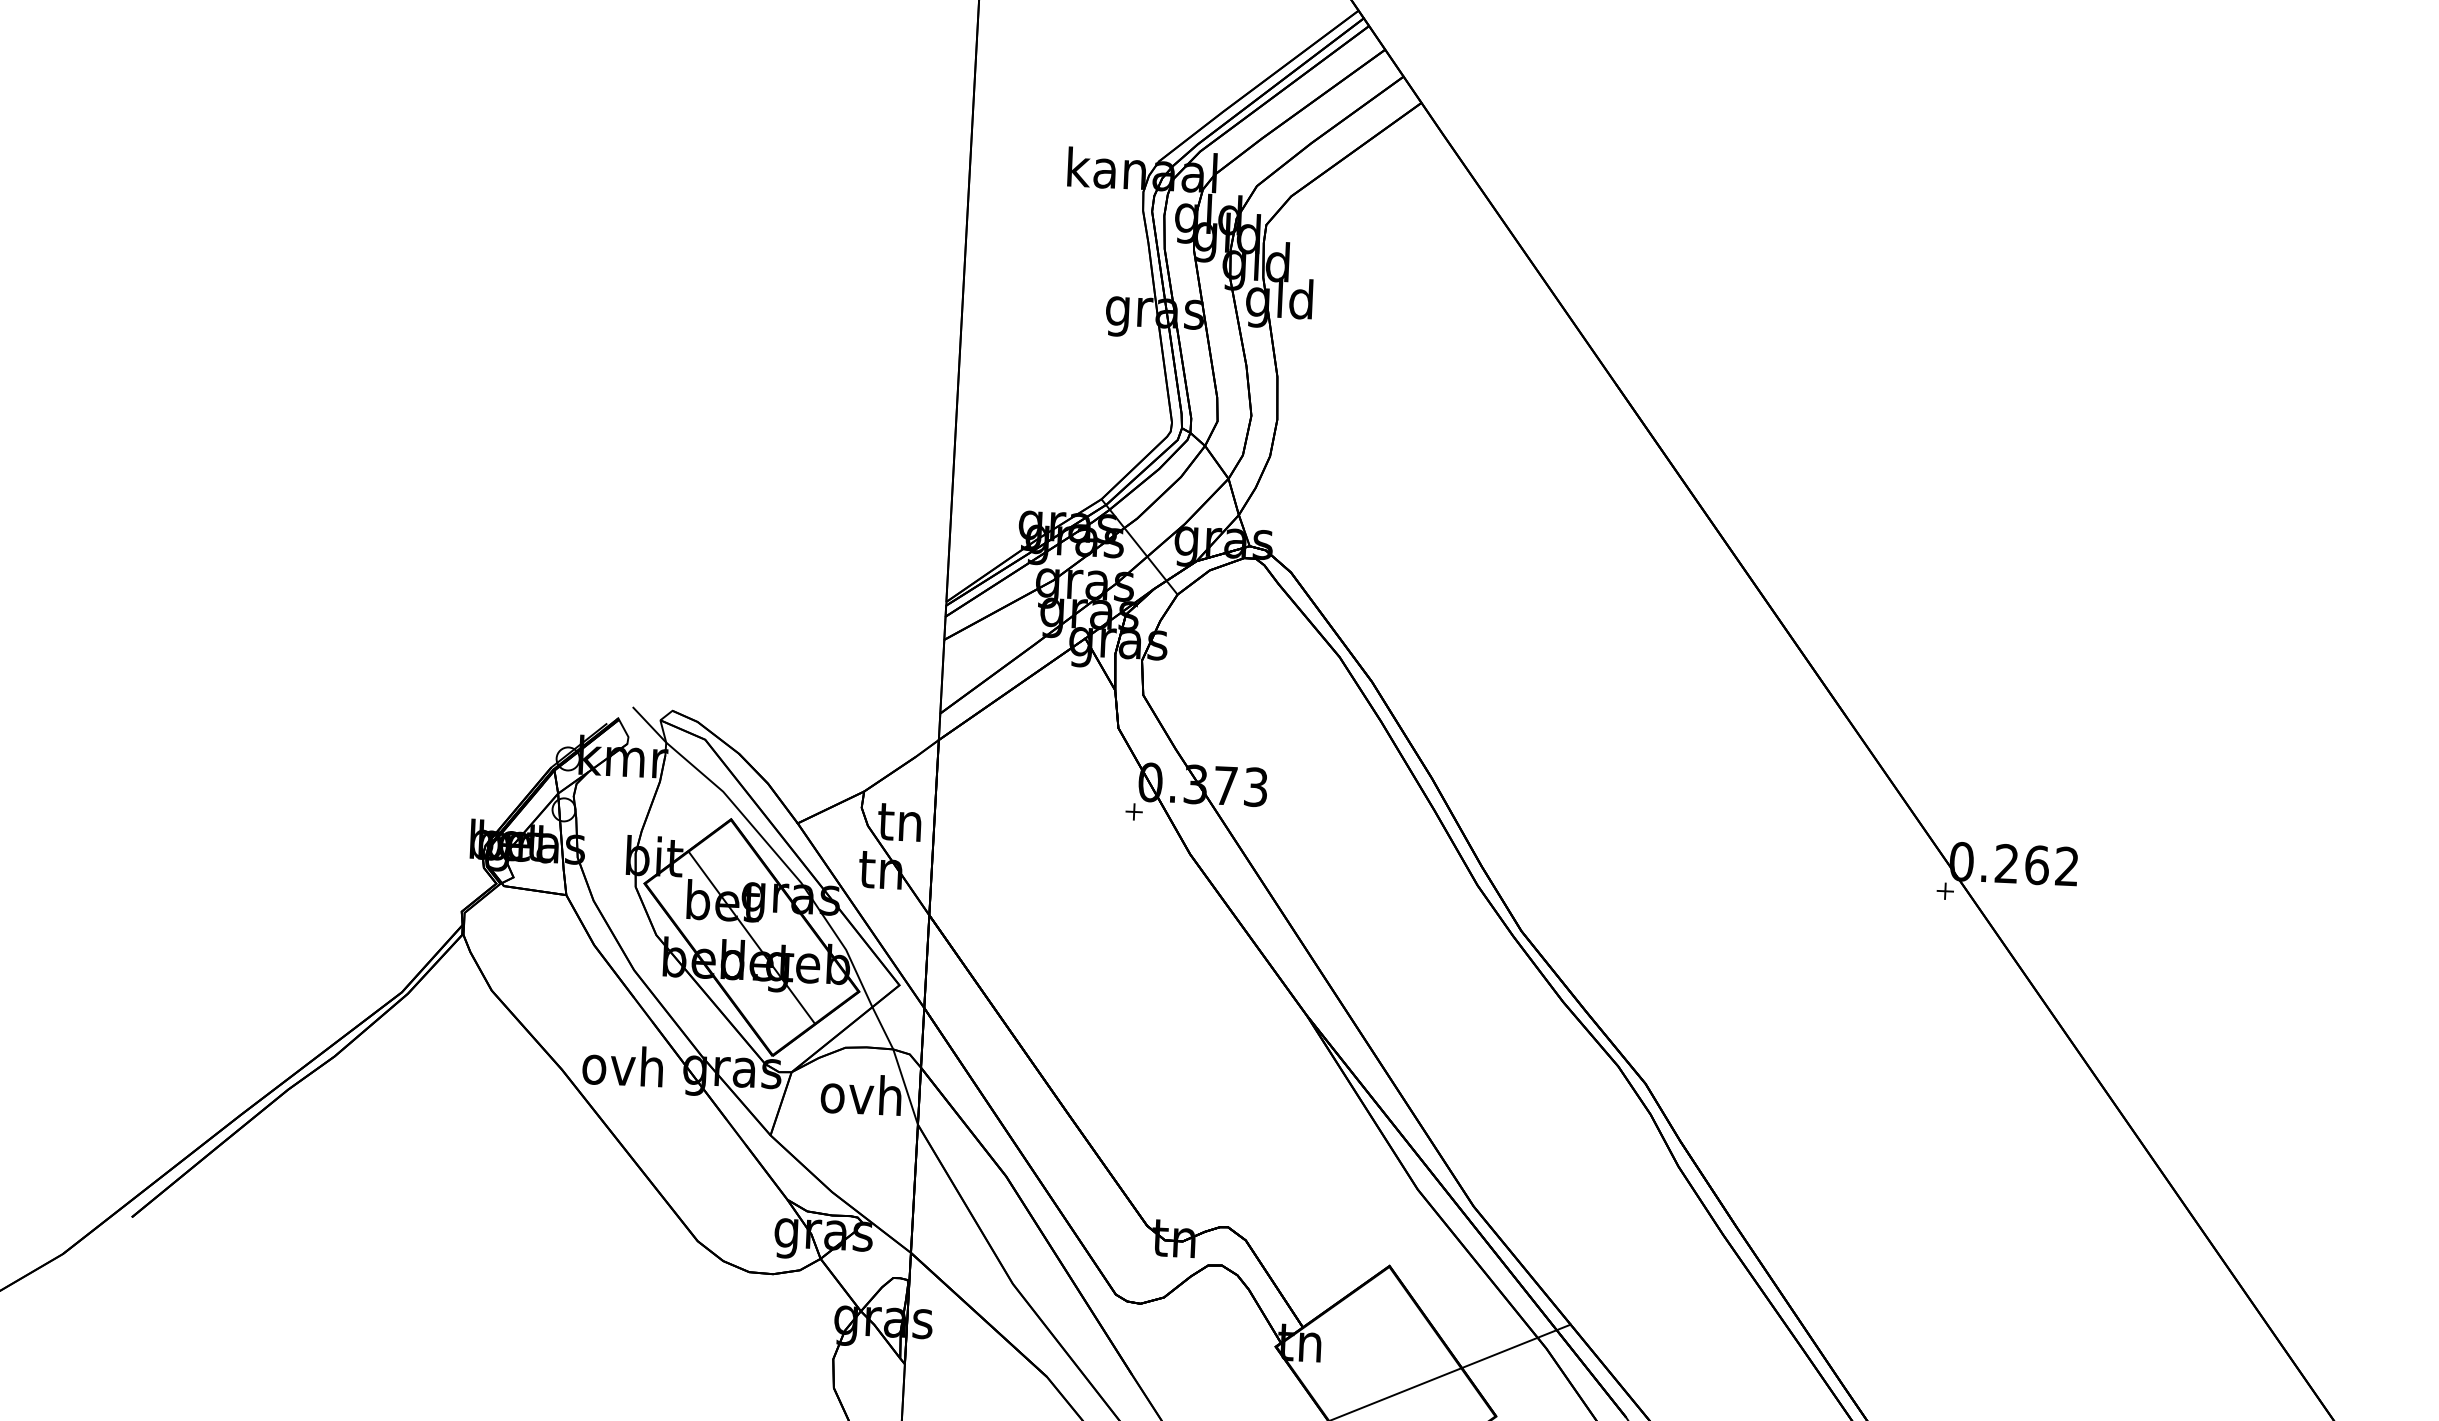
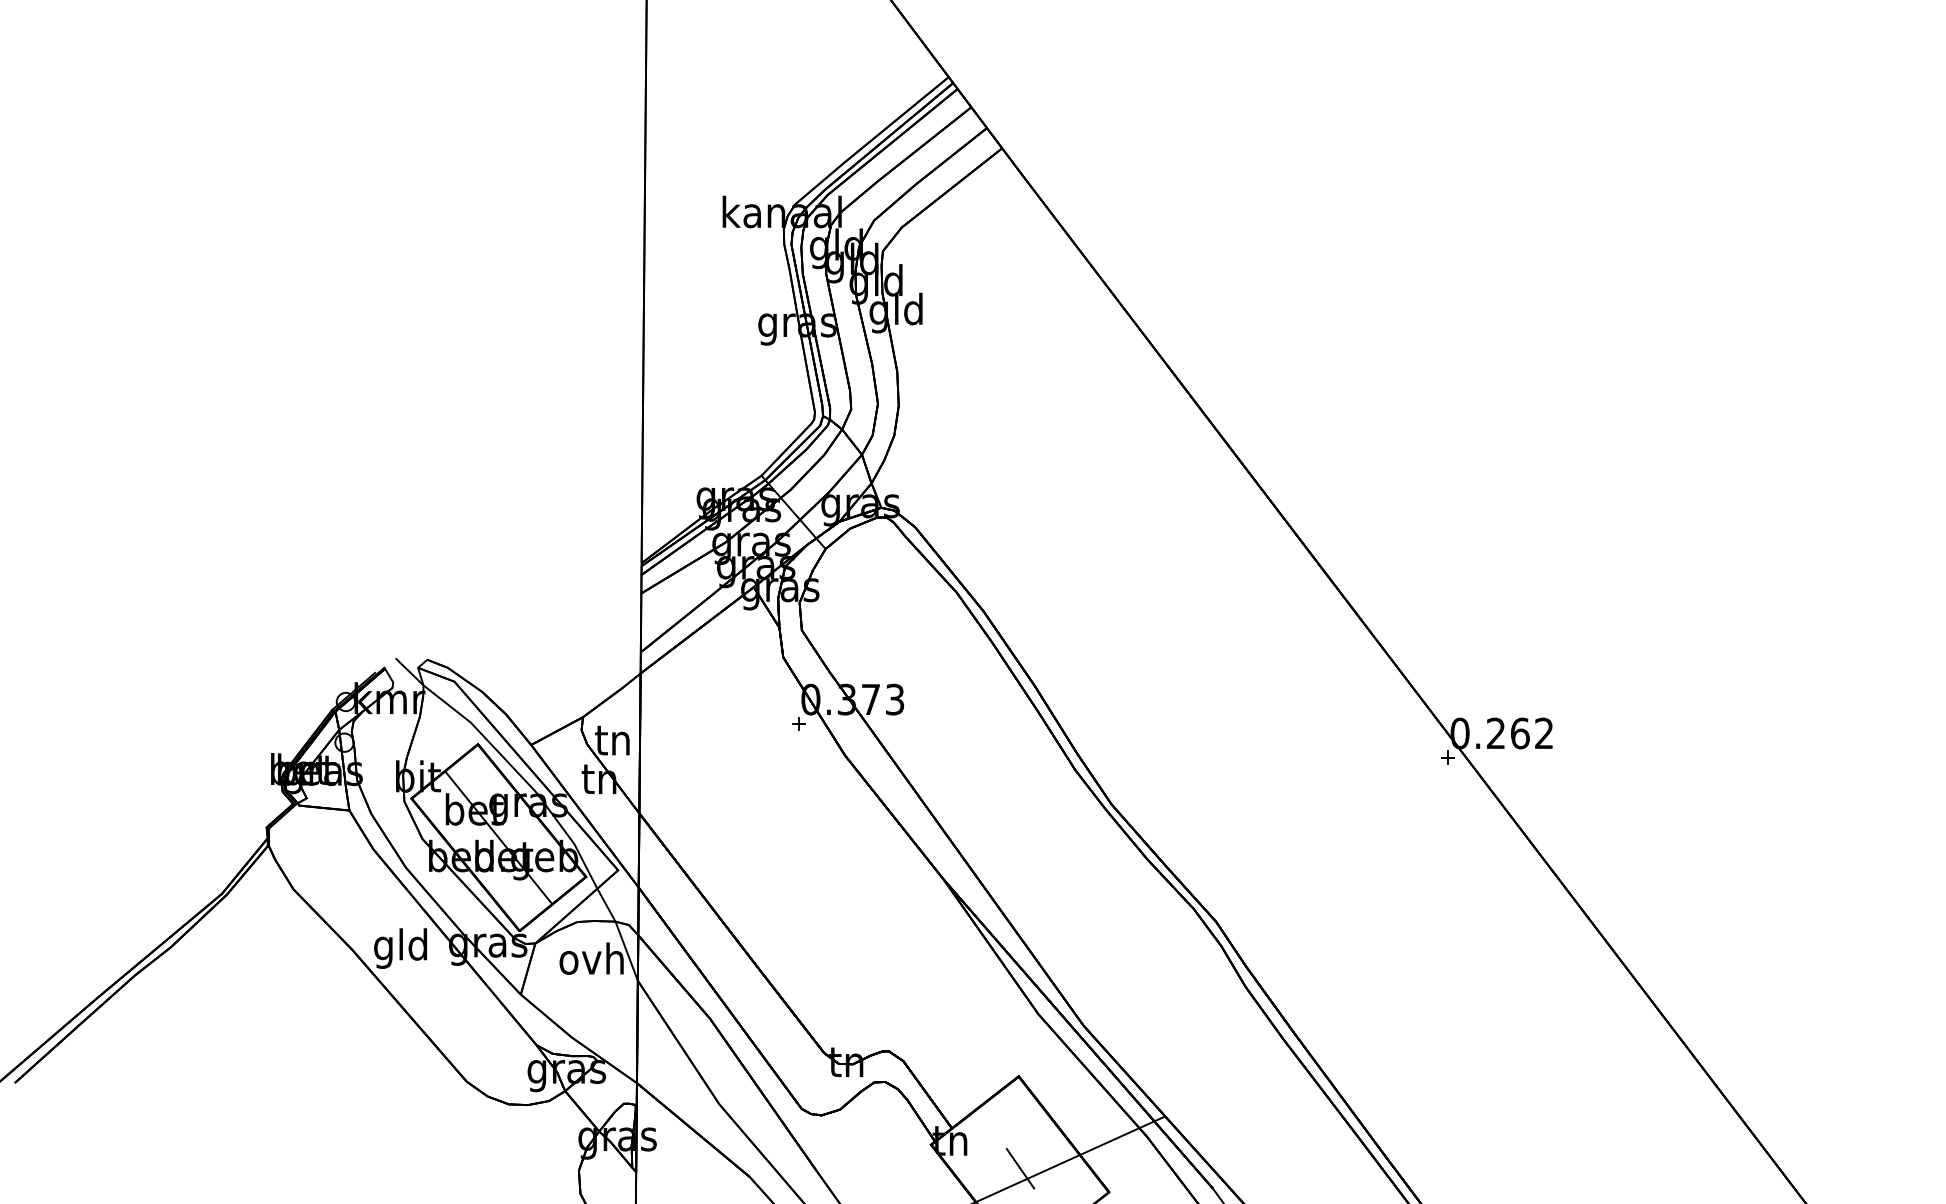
text: (622, 1070) -> (400, 948), ovh -> gld
line: (1386, 1381) -> (1020, 1168), added

